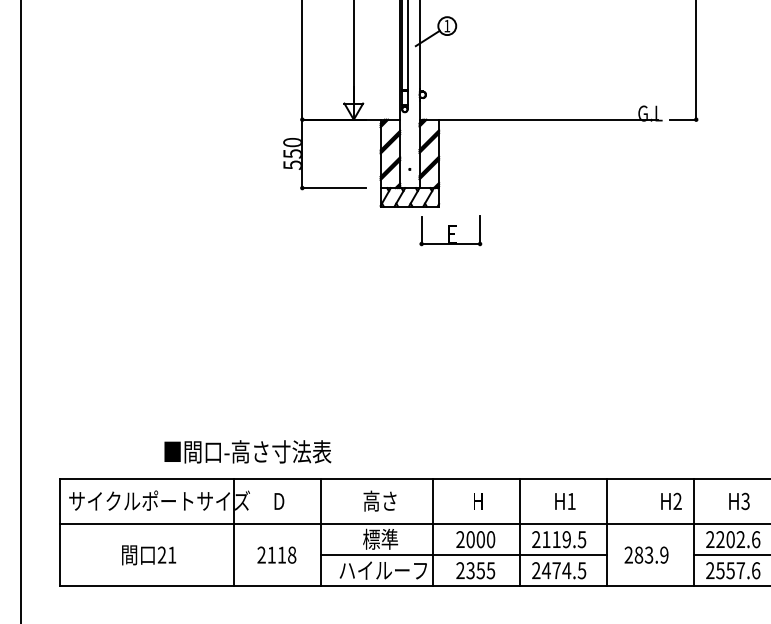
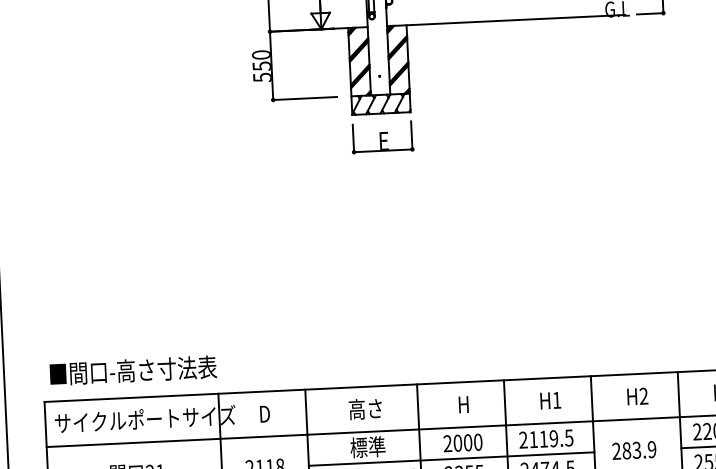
part: (450, 230) -> (382, 137), moved
text: (247, 451) -> (132, 370), moved
text: (671, 500) -> (637, 395), moved

